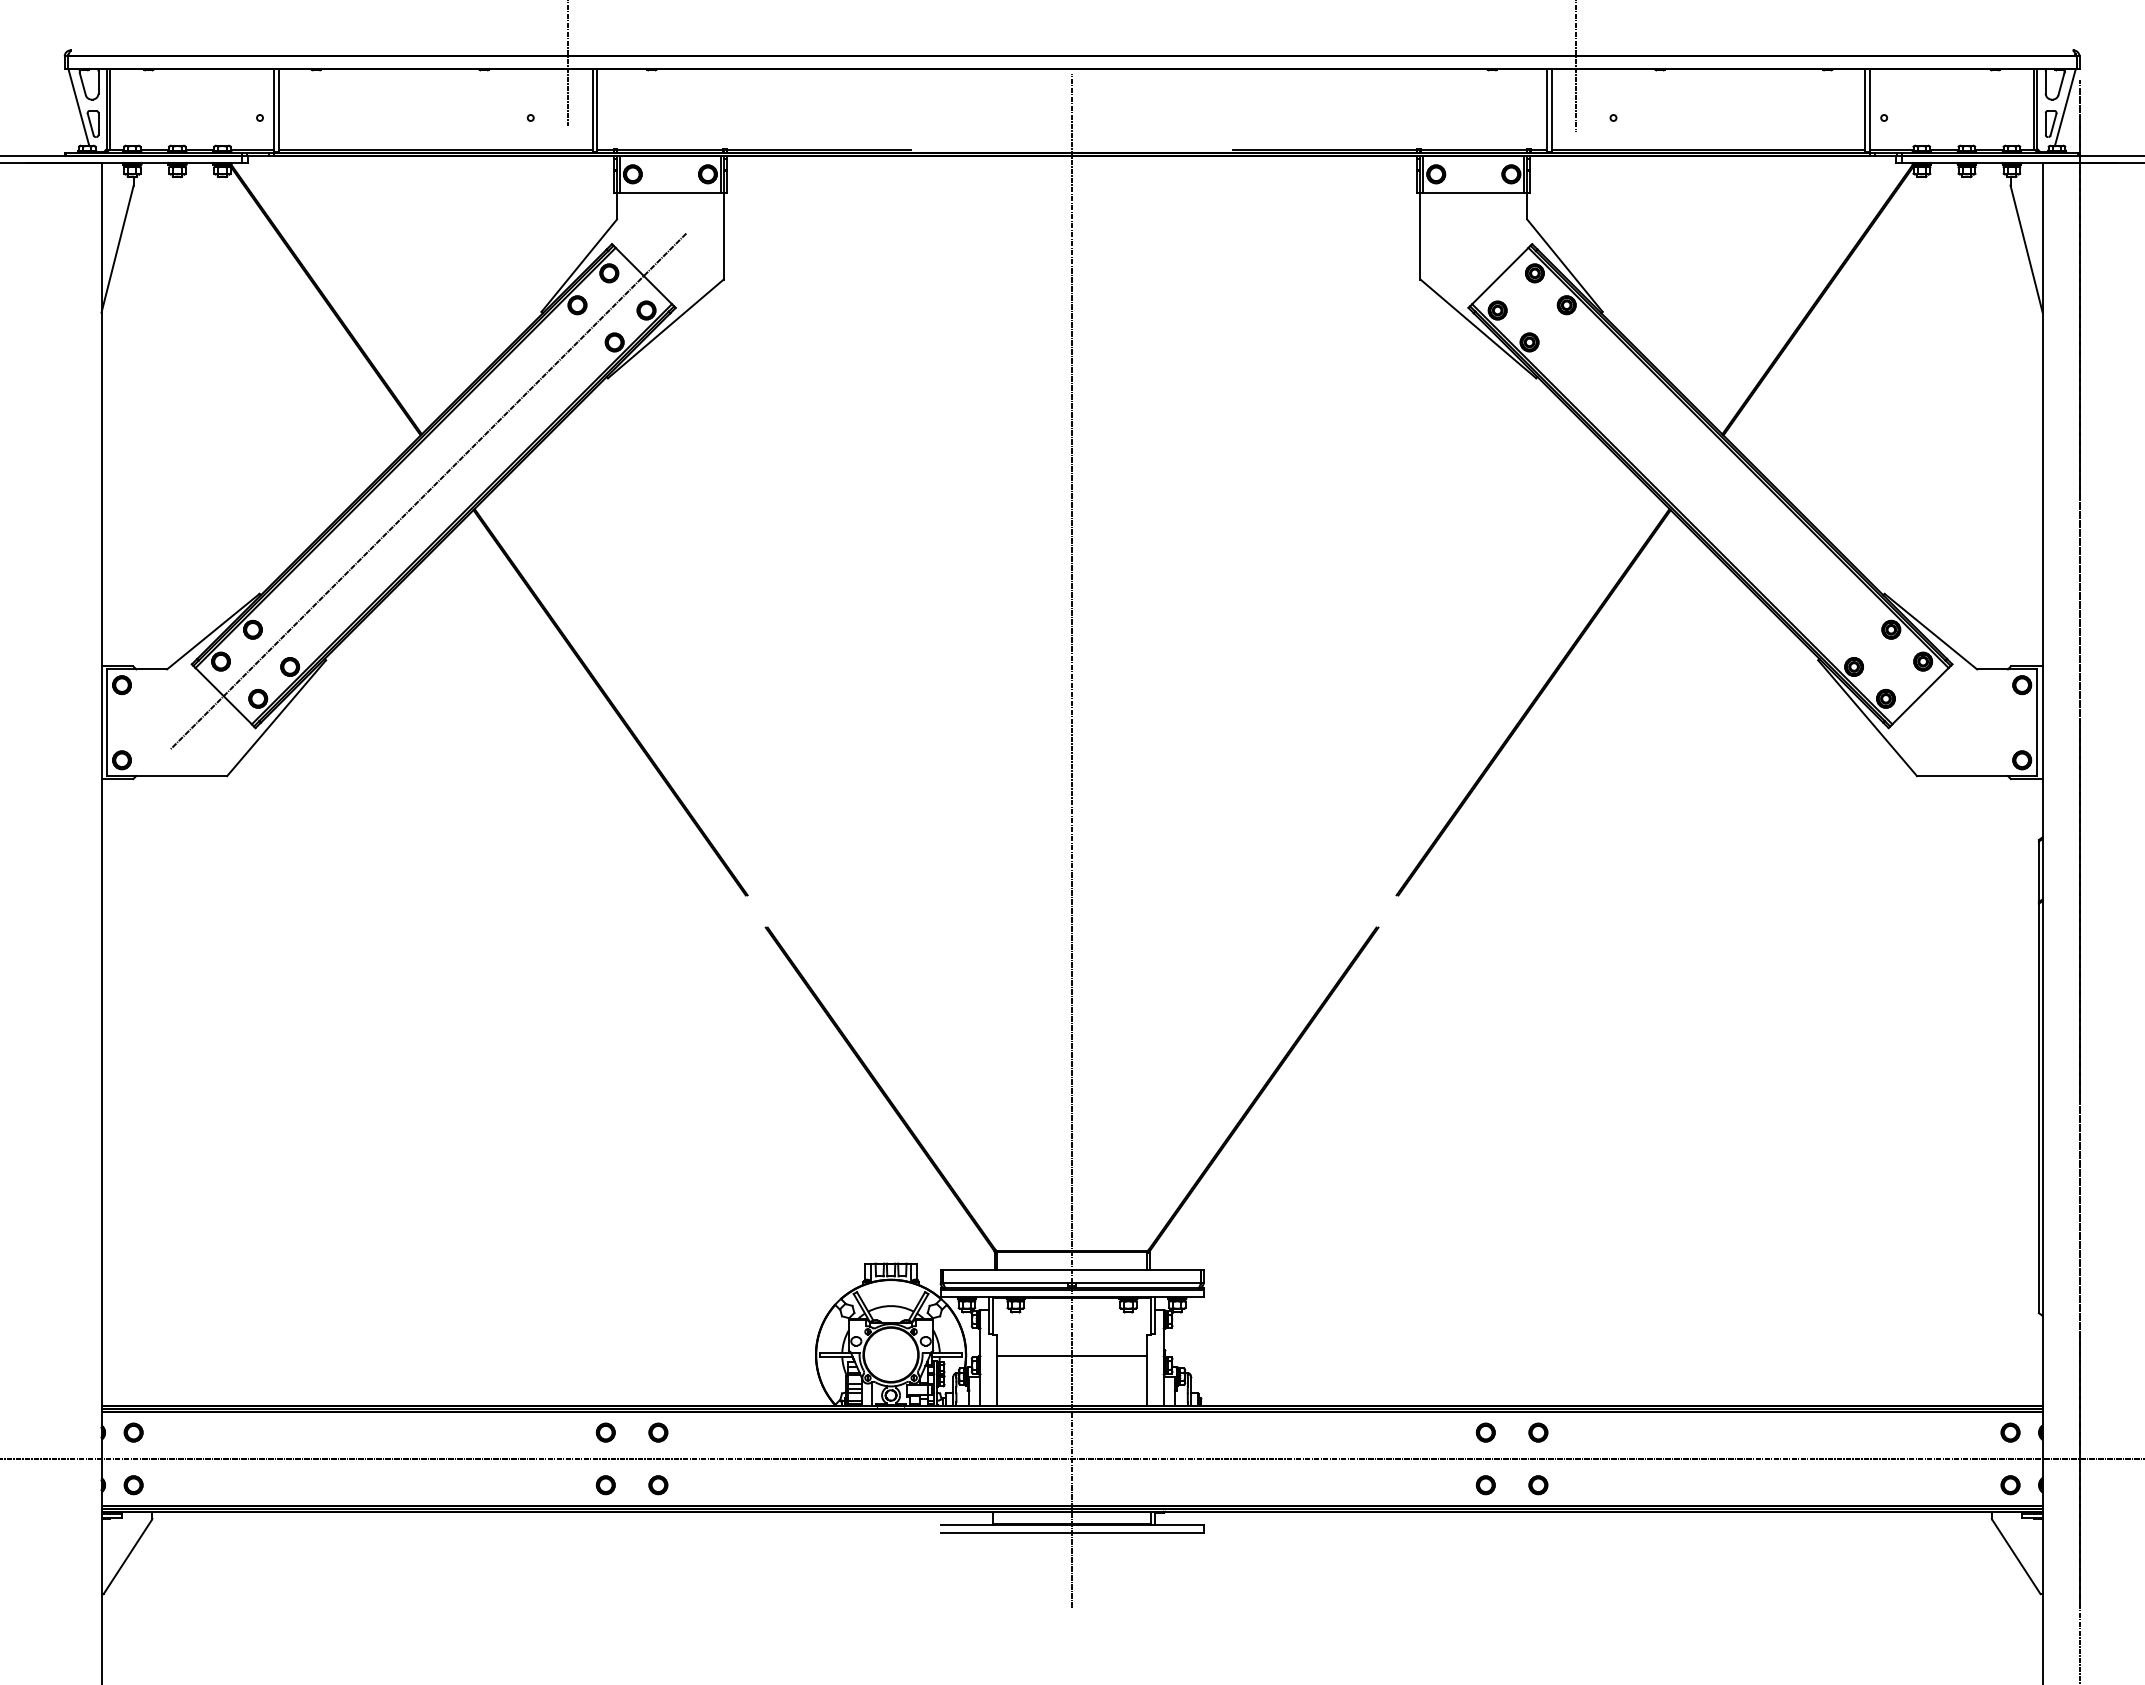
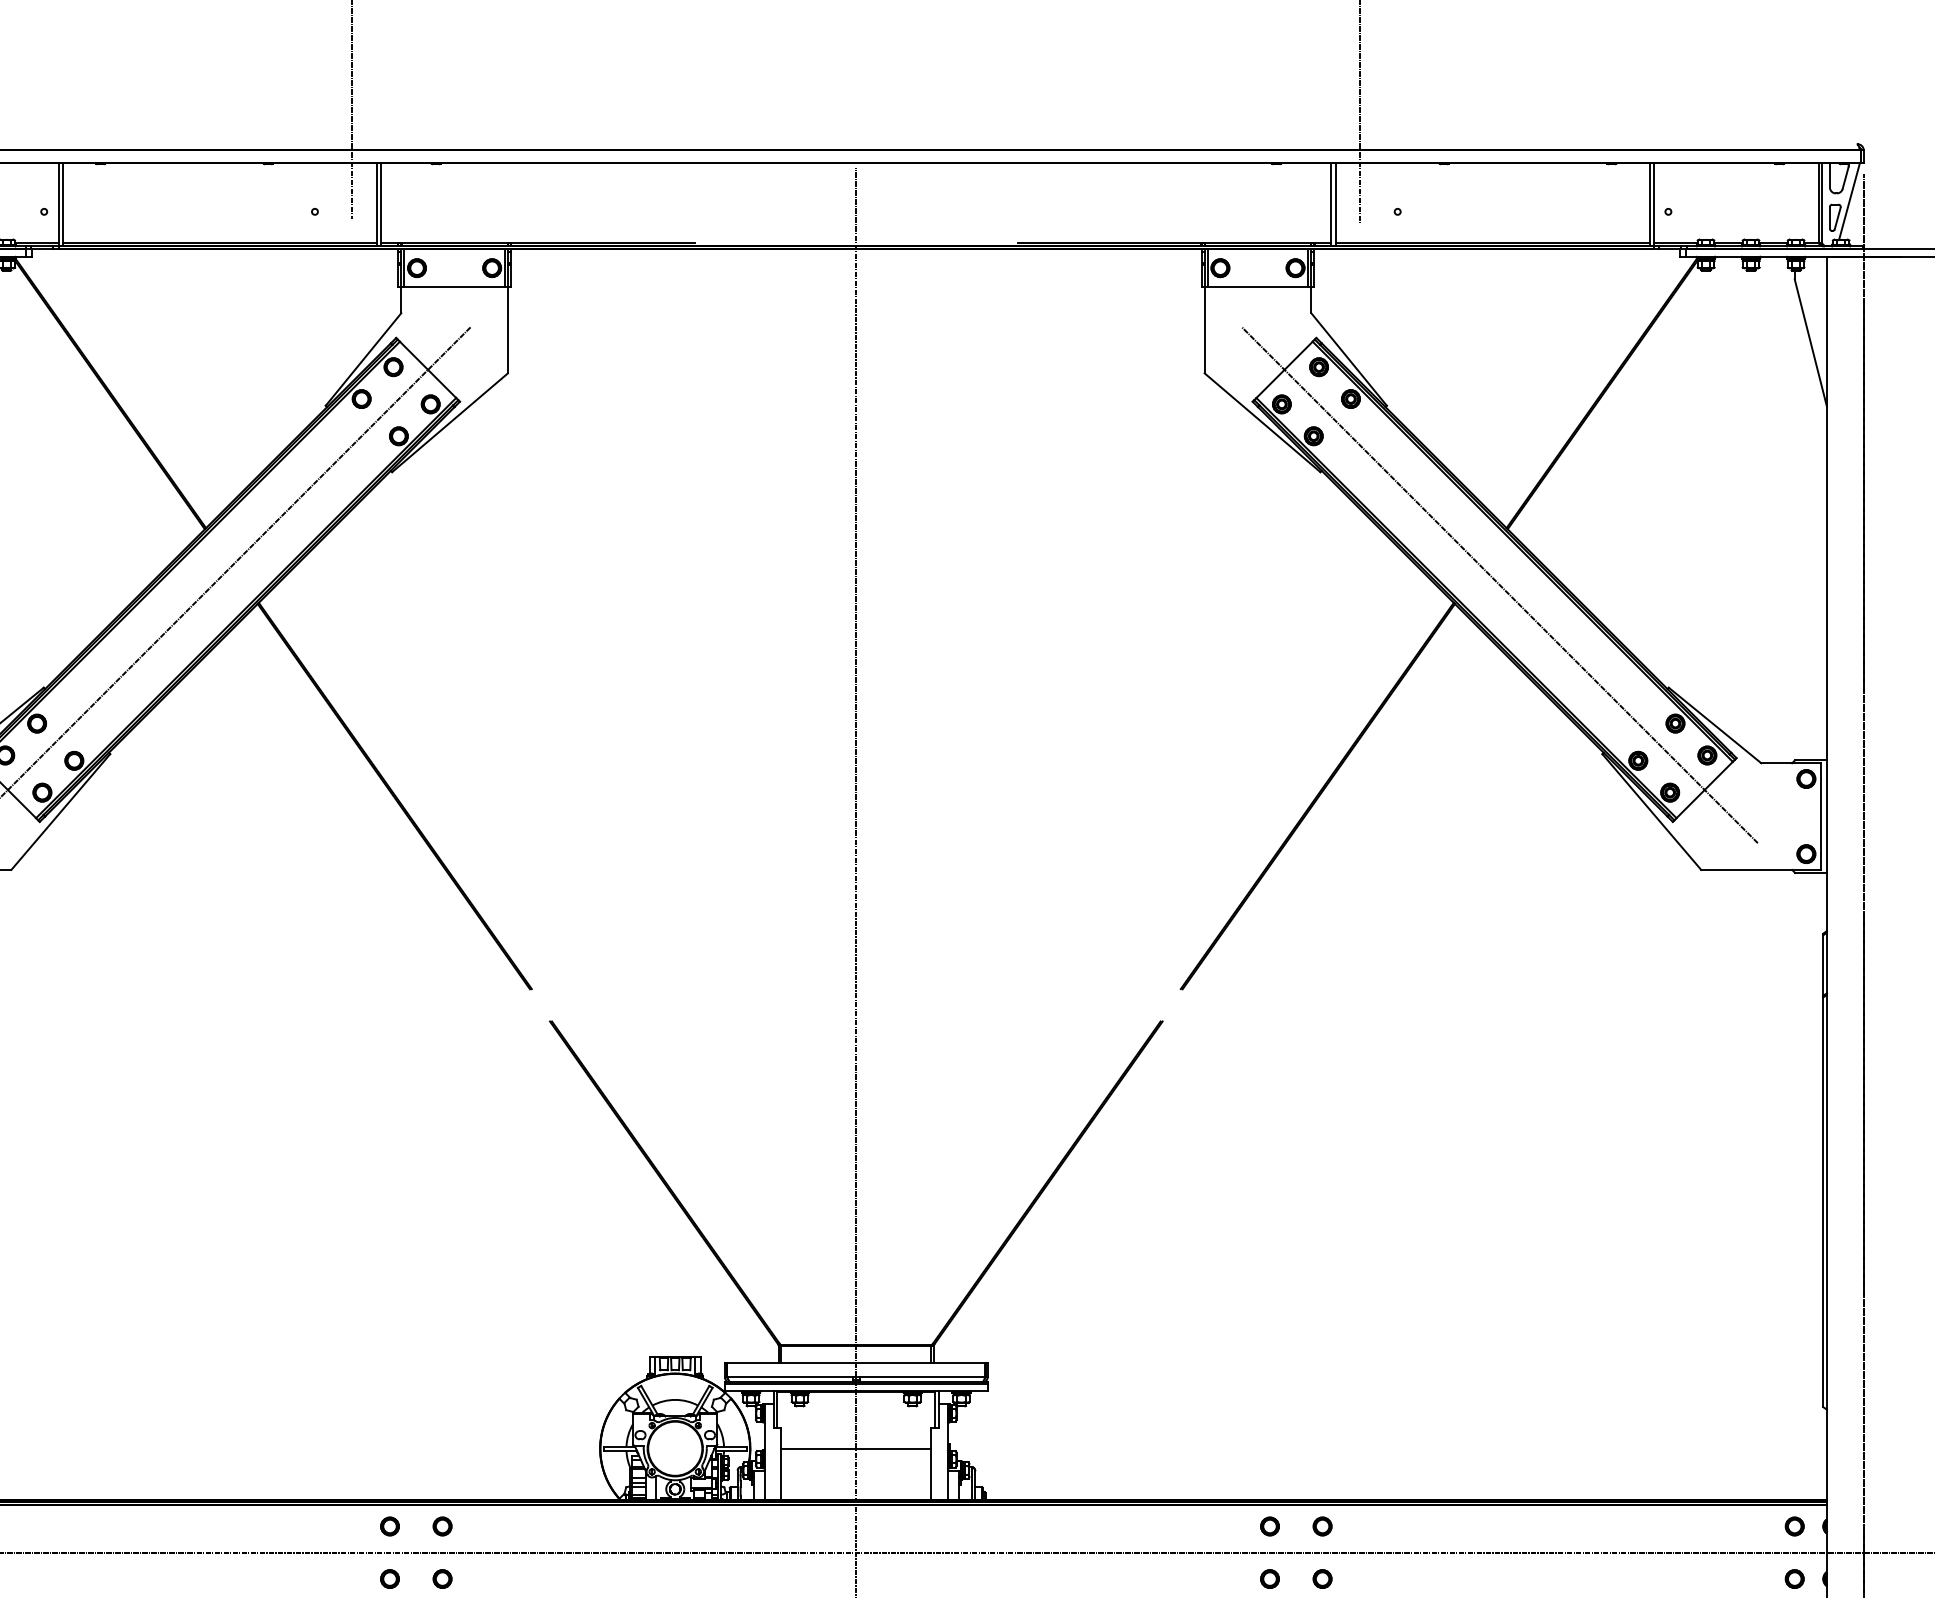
line: (1715, 491) -> (1499, 585), added

